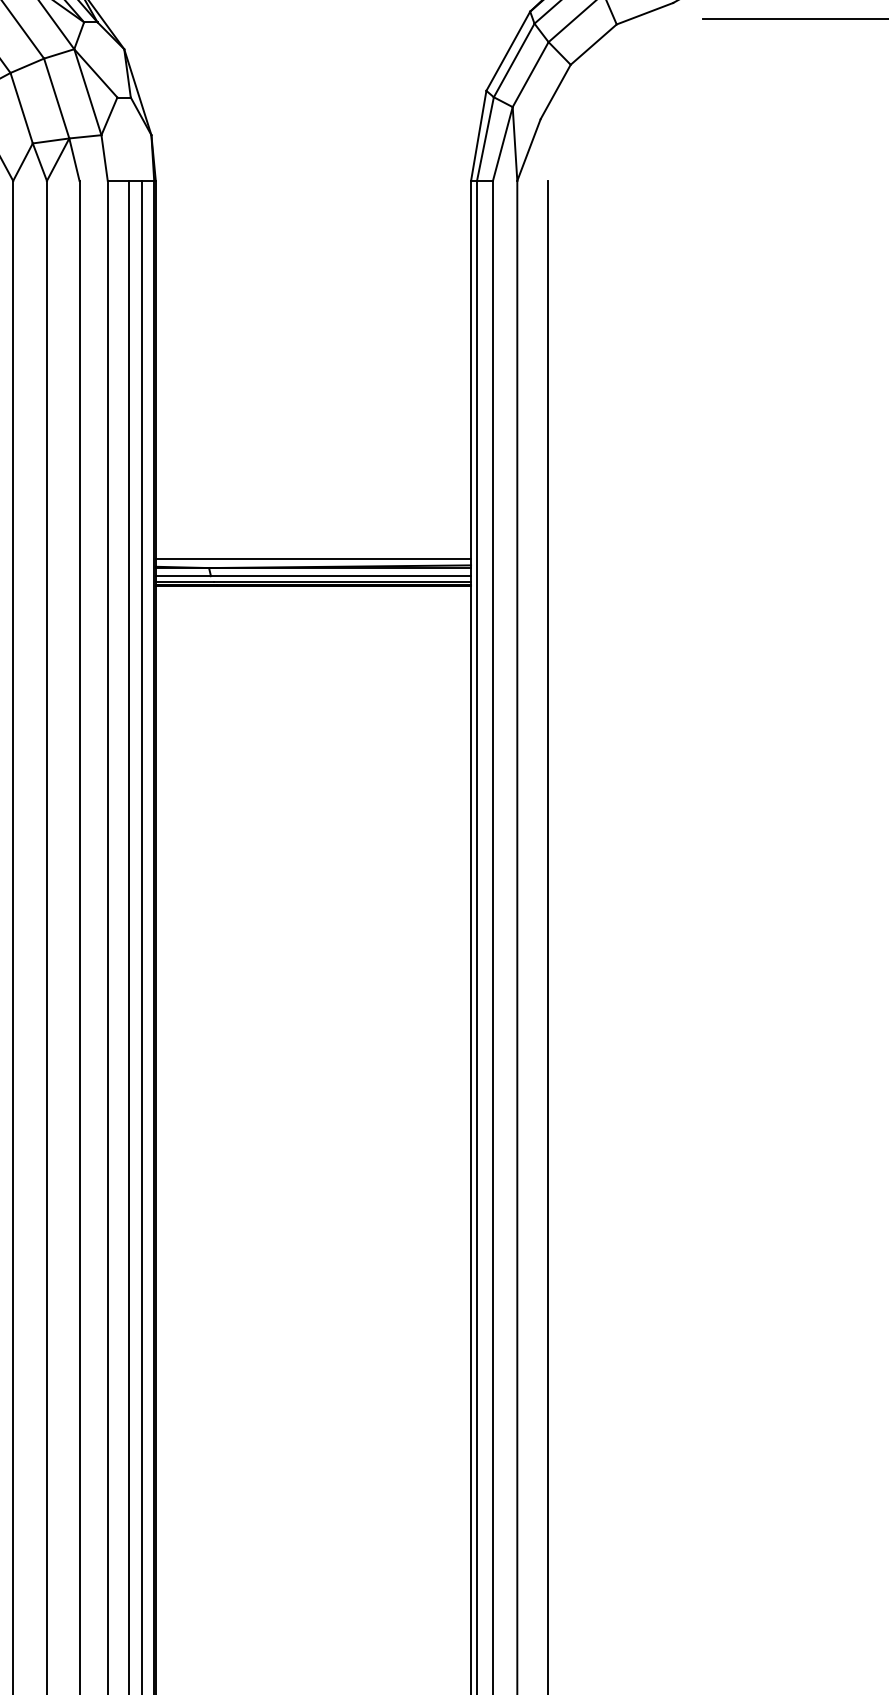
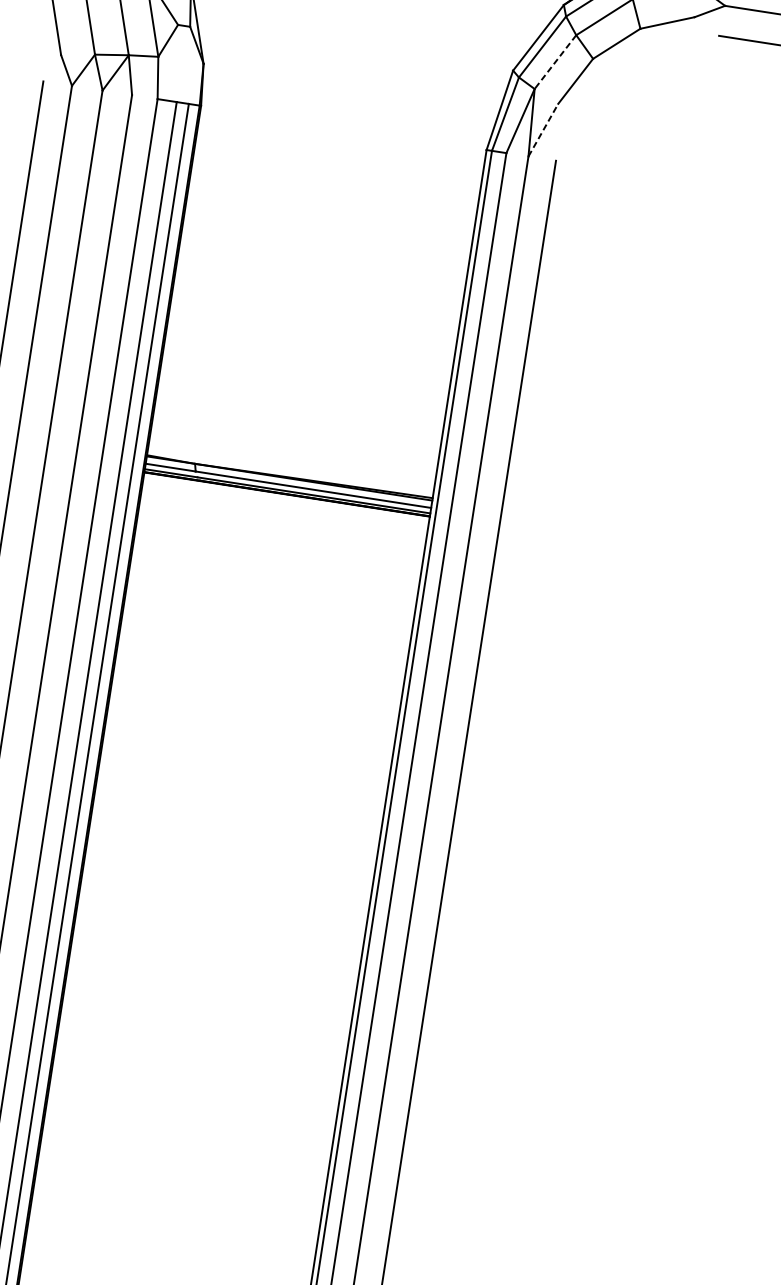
line: (530, 75) -> (555, 62), solid -> dashed
line: (529, 149) -> (543, 129), solid -> dashed
line: (313, 558) -> (290, 469), removed

